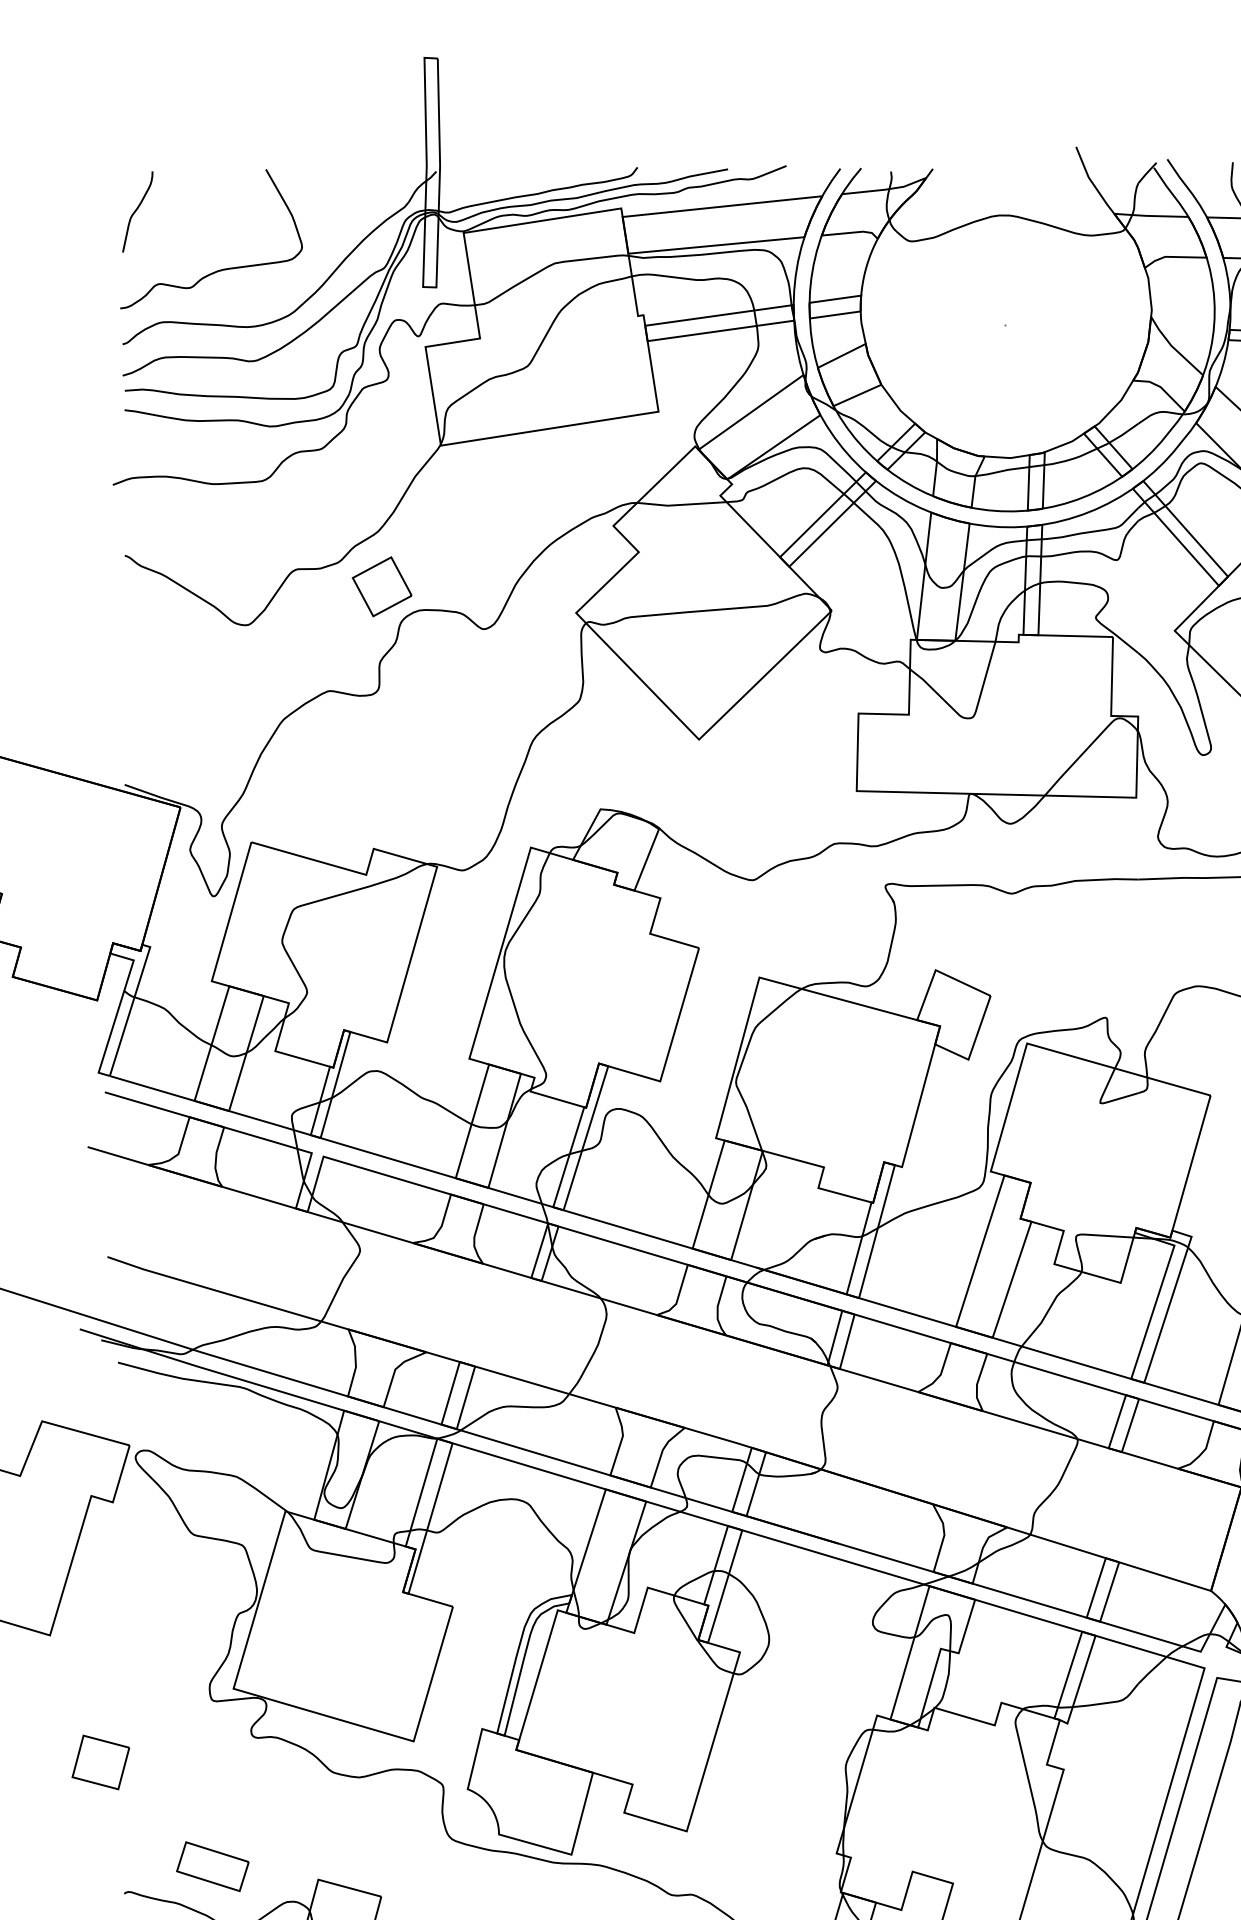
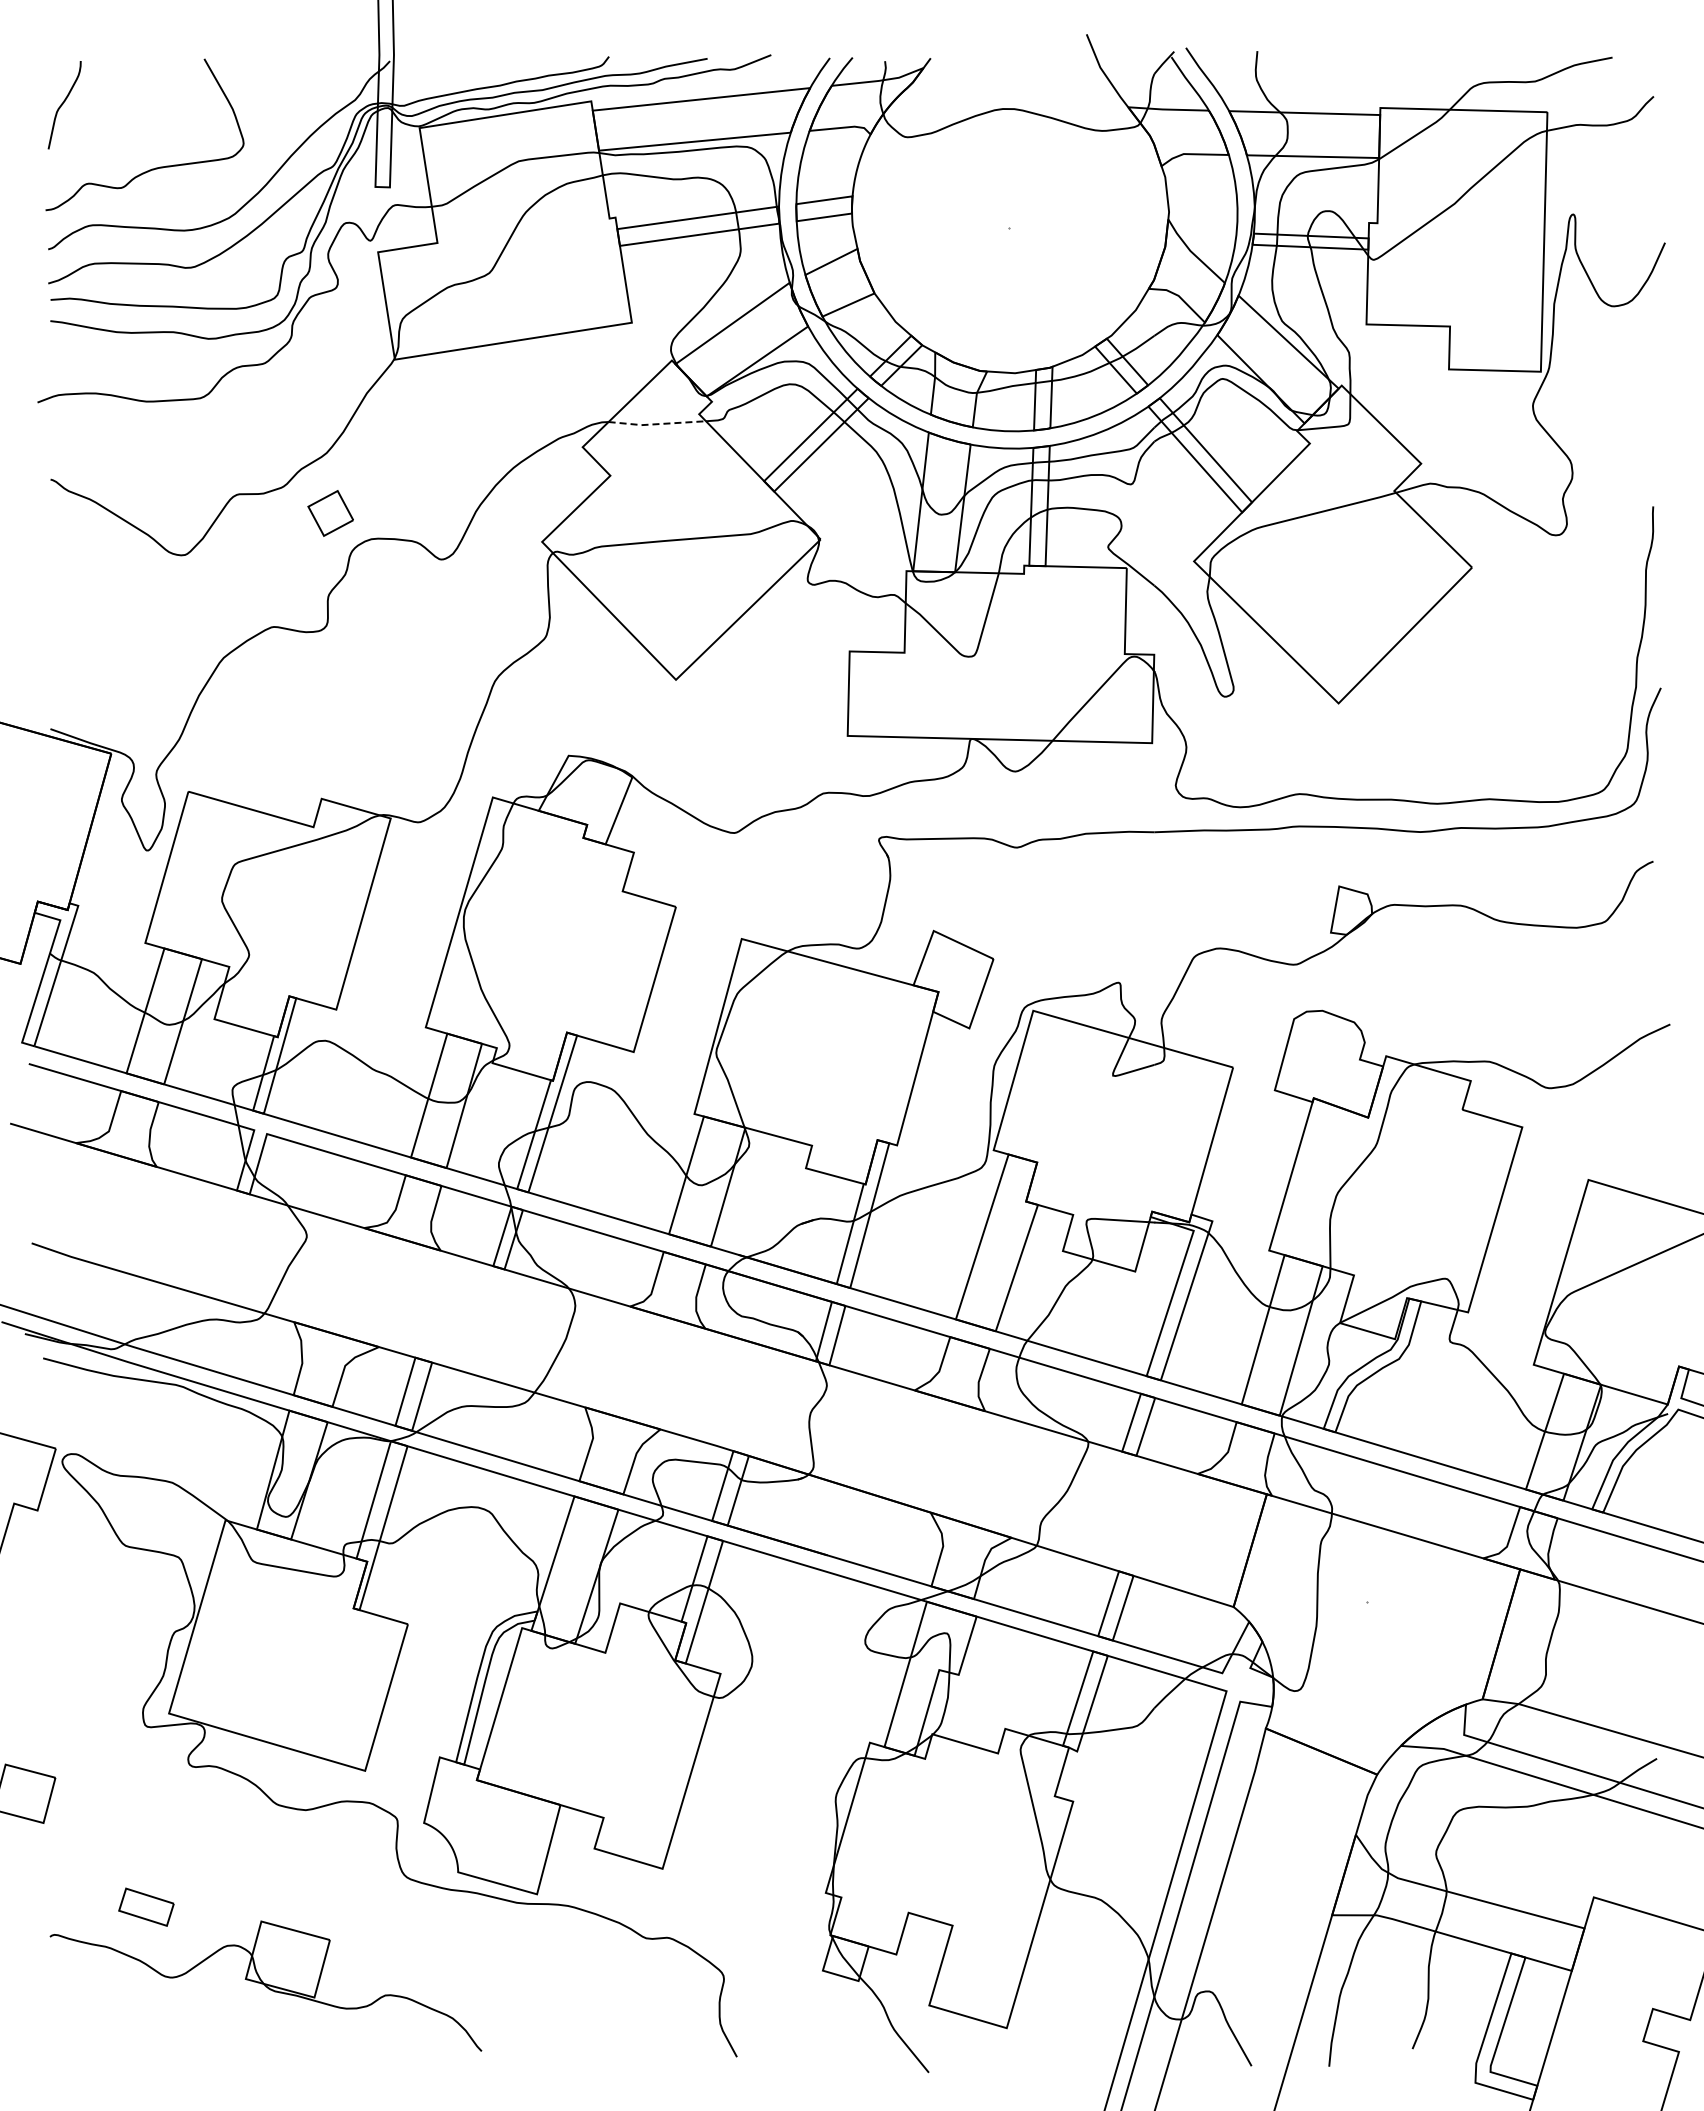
line: (681, 505) -> (656, 424), solid -> dashed
part: (381, 586) -> (330, 513), size x0.7
part: (212, 1865) -> (146, 1906), size x0.7

